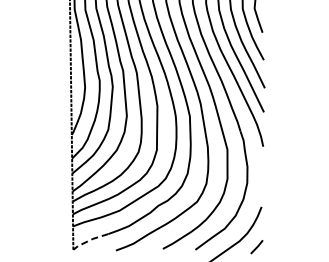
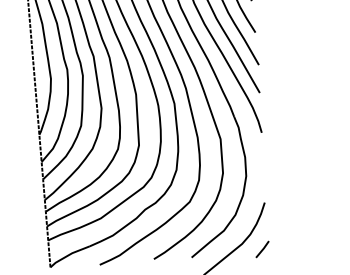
line: (90, 240) -> (69, 255), dashed -> solid

